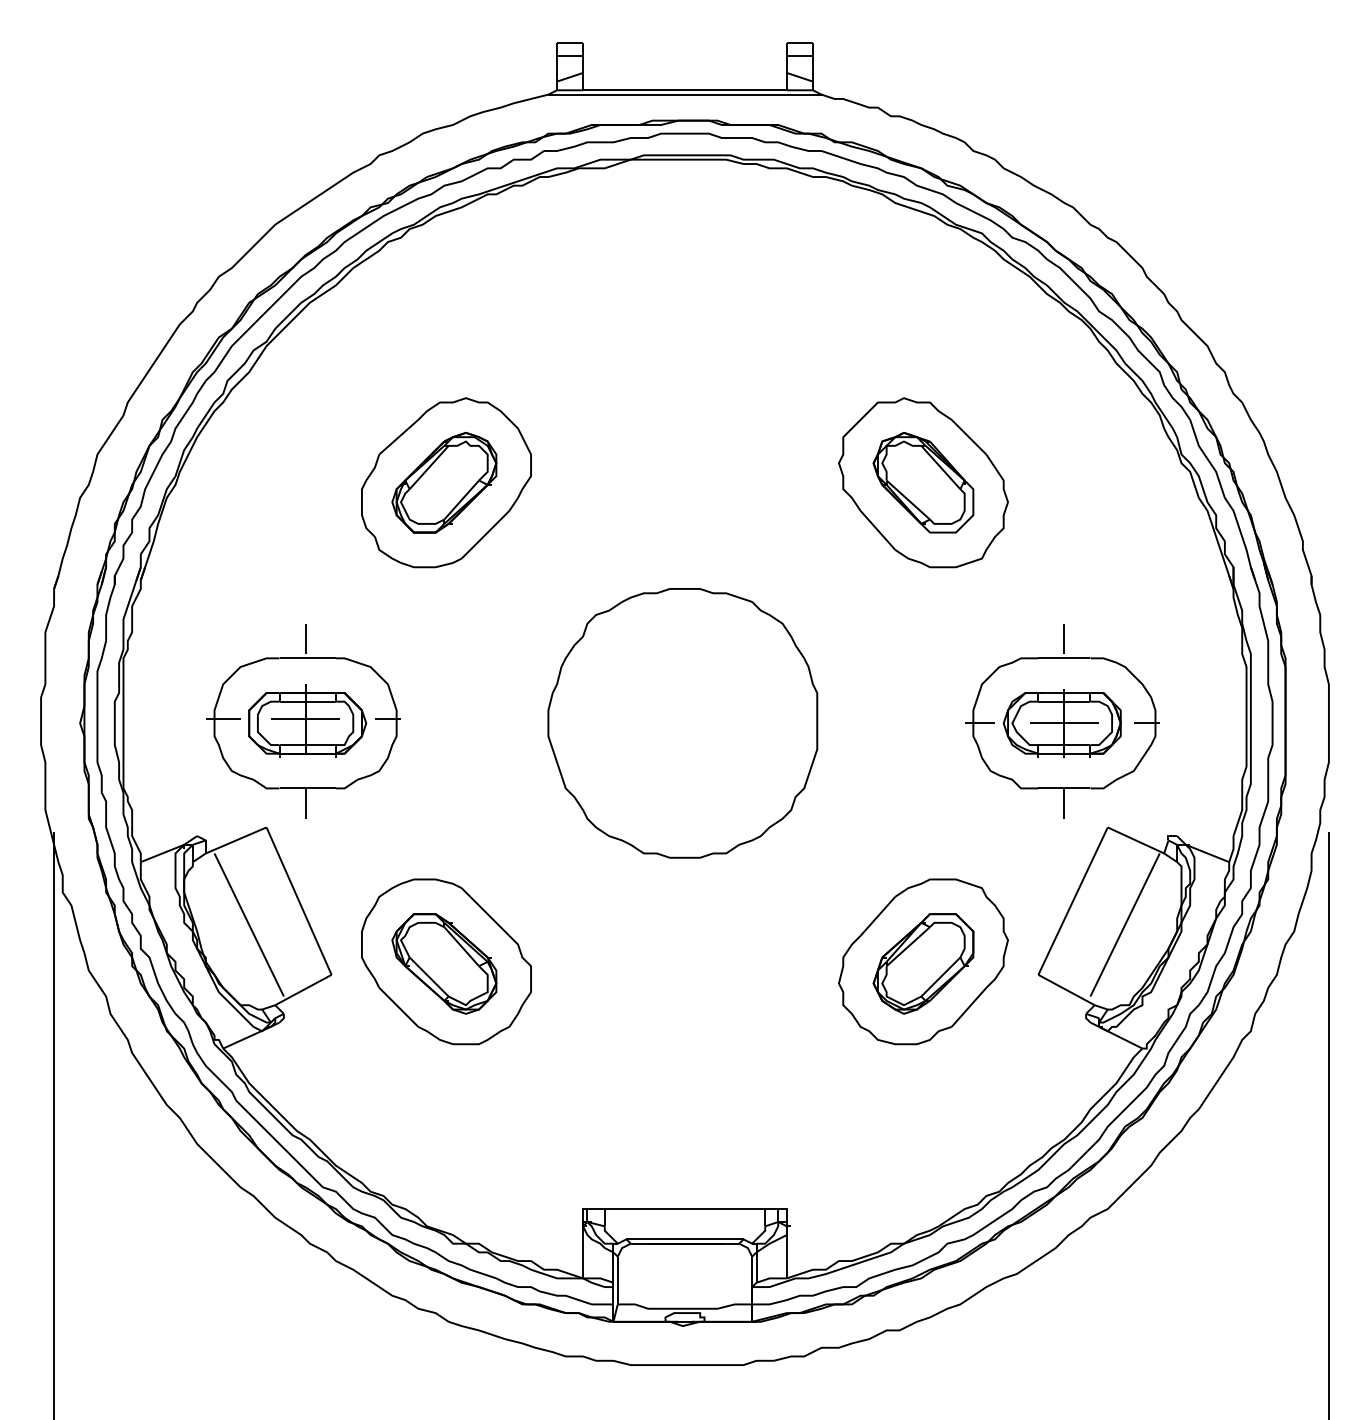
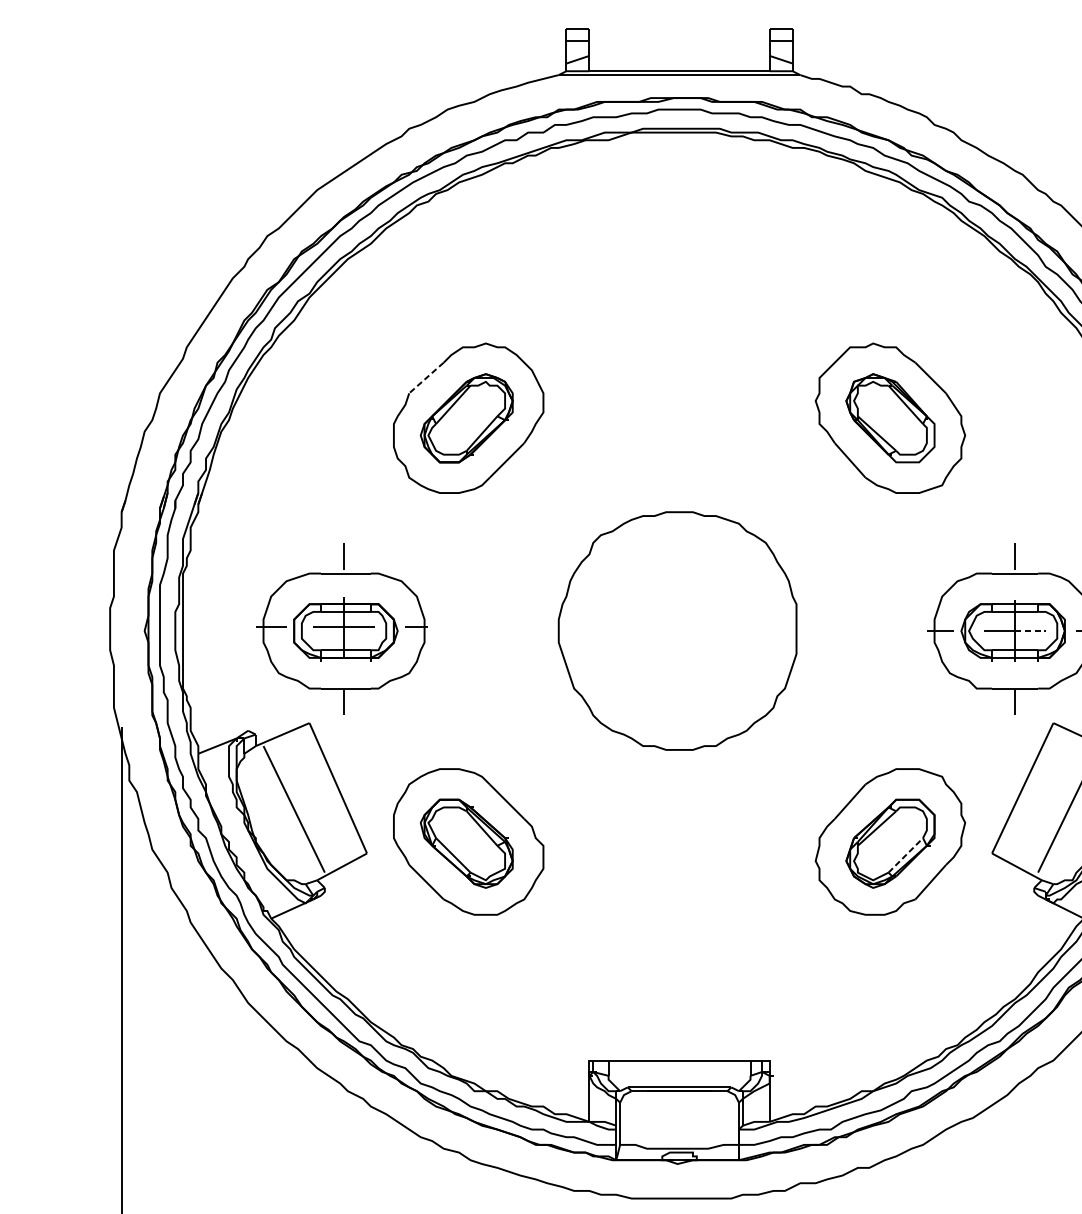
line: (398, 437) -> (426, 378), solid -> dashed
line: (1082, 723) -> (1031, 631), solid -> dashed
line: (940, 977) -> (905, 855), solid -> dashed

